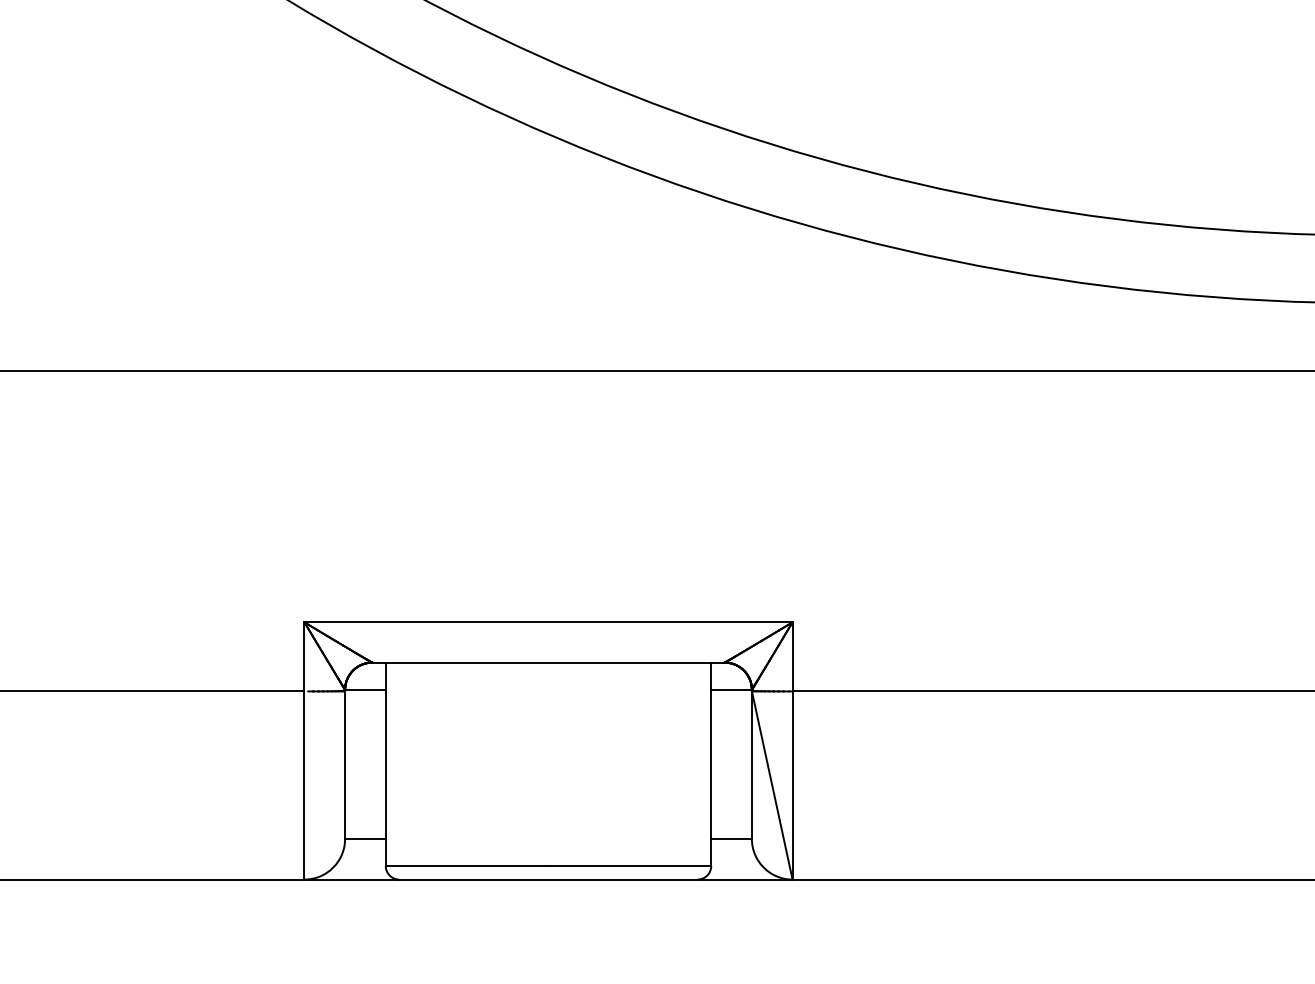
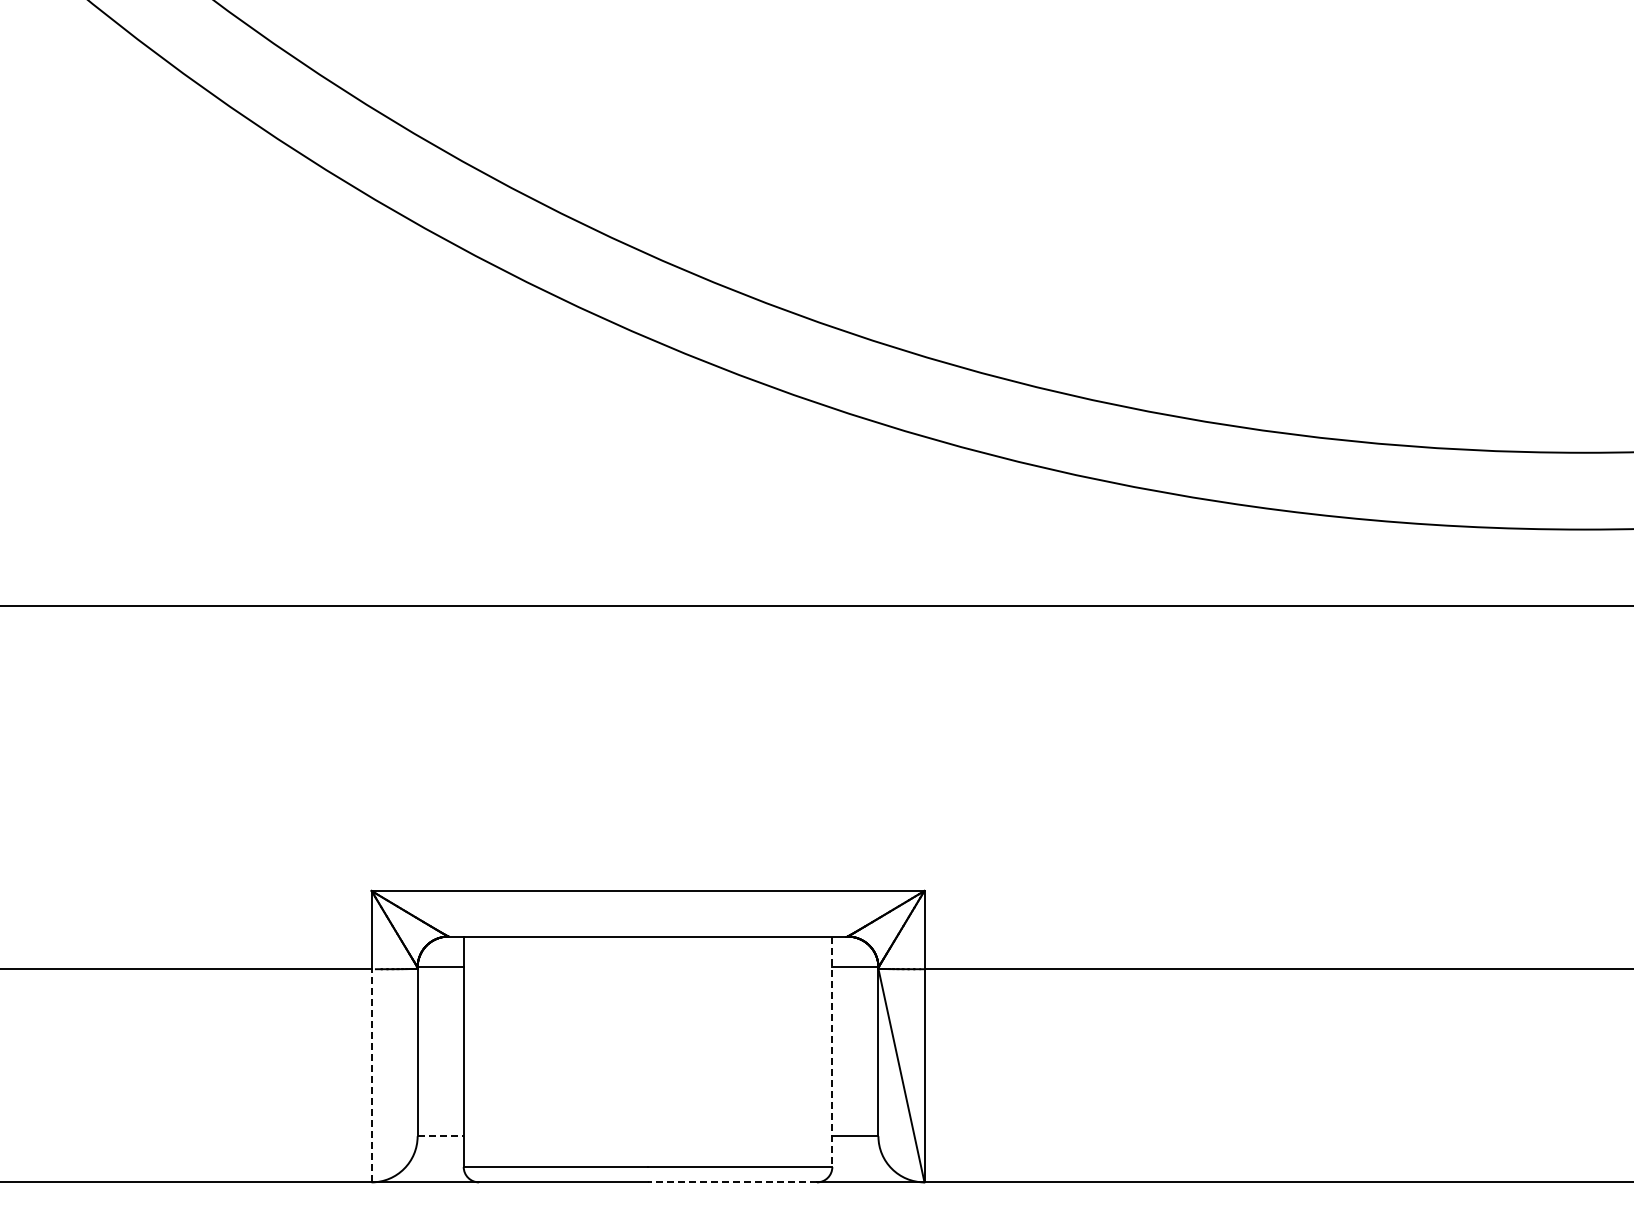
line: (711, 764) -> (832, 1052), solid -> dashed
line: (304, 785) -> (371, 1075), solid -> dashed
line: (366, 839) -> (441, 1136), solid -> dashed
line: (623, 879) -> (732, 1182), solid -> dashed

